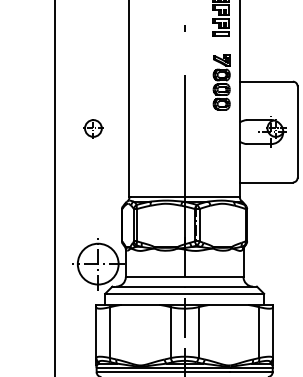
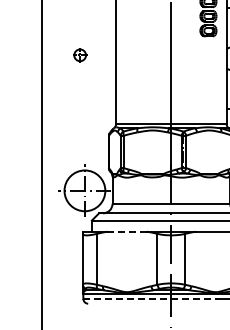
part: (93, 128) -> (80, 55), size x0.7
line: (140, 304) -> (127, 231), solid -> dashed
line: (163, 372) -> (150, 299), solid -> dashed

